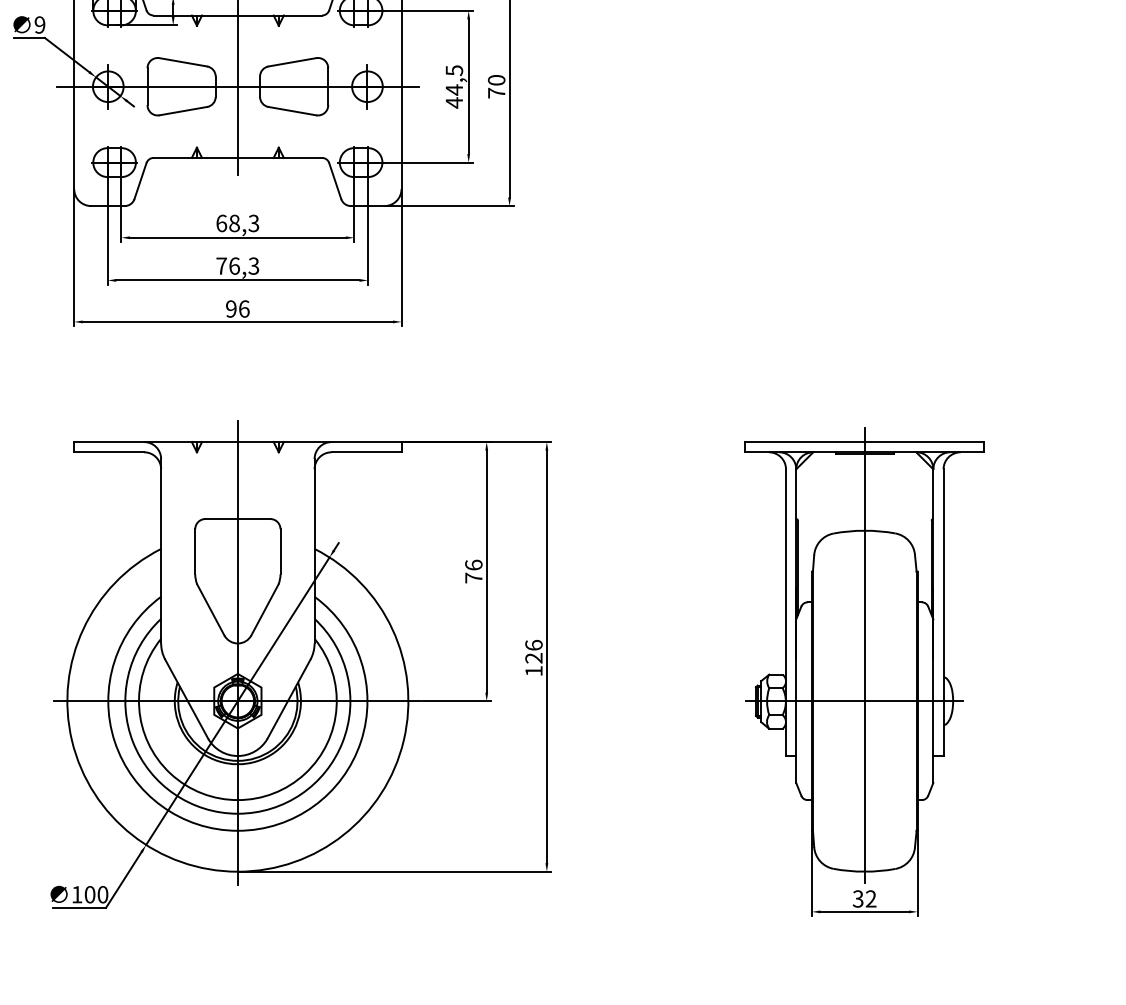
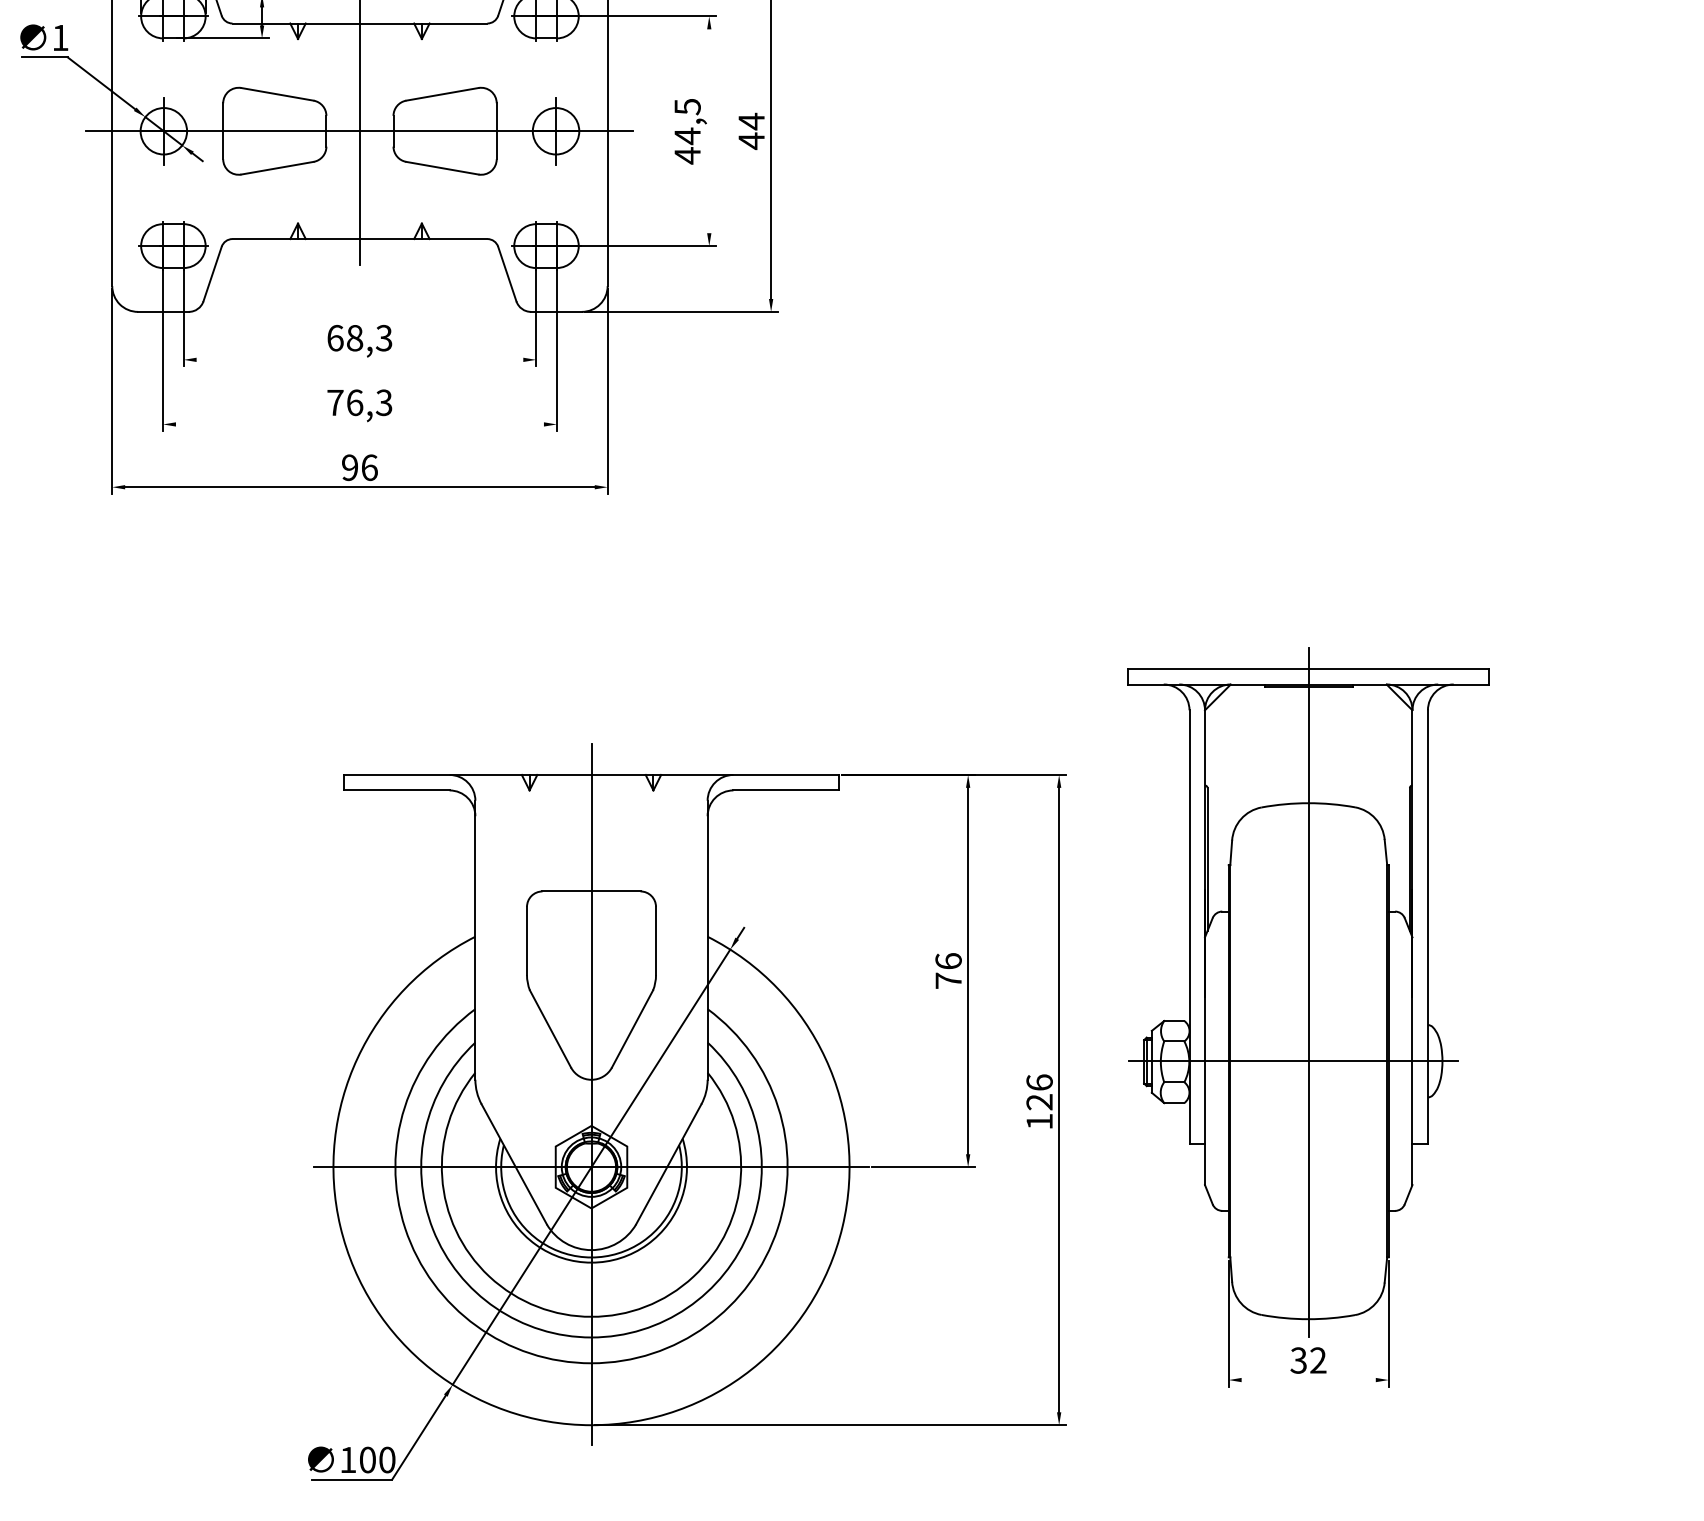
text: (39, 24) -> (59, 37), 9 -> 1
line: (468, 86) -> (708, 130), removed
text: (496, 86) -> (751, 130), 70 -> 44
line: (237, 237) -> (359, 359), removed
line: (237, 280) -> (359, 424), removed
part: (300, 664) -> (686, 1111), moved
line: (864, 911) -> (1308, 1379), removed

